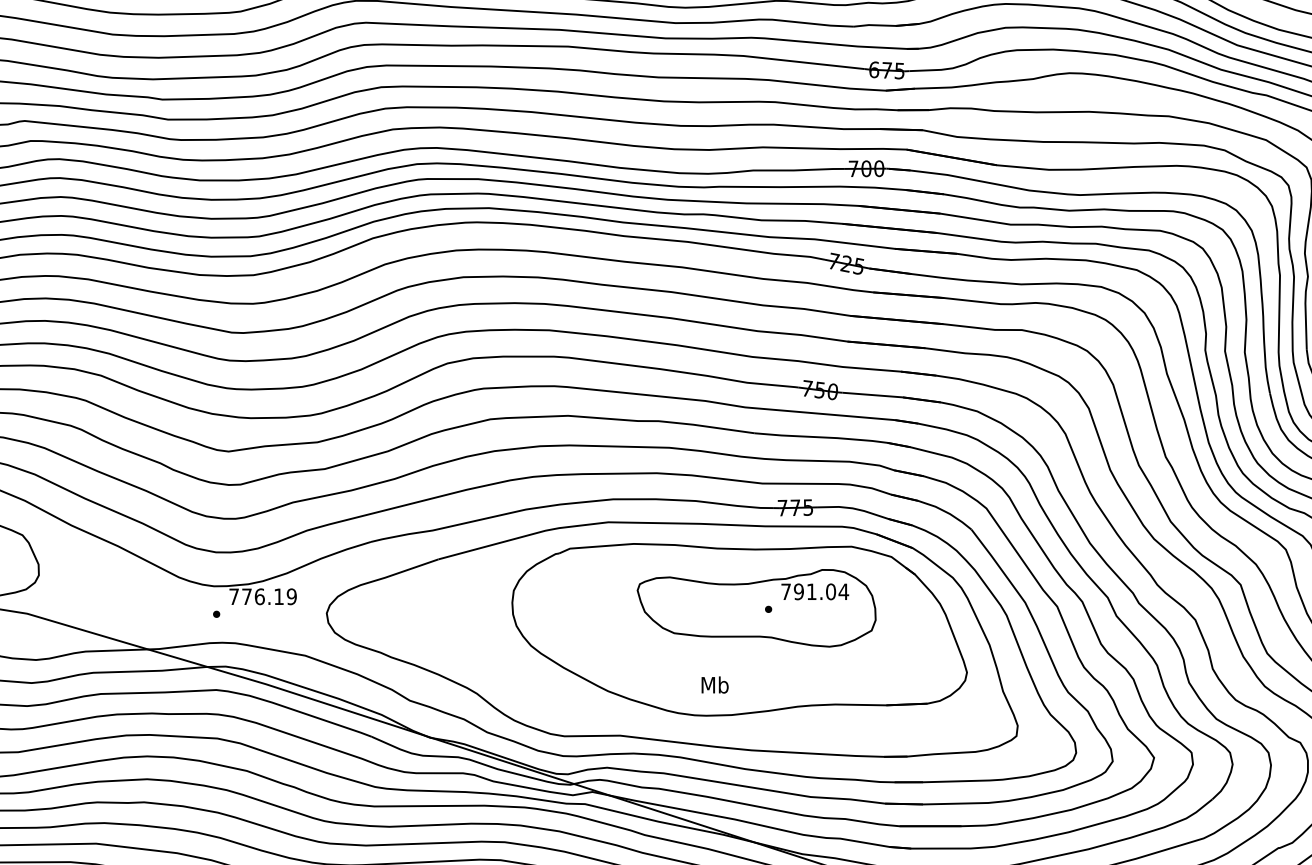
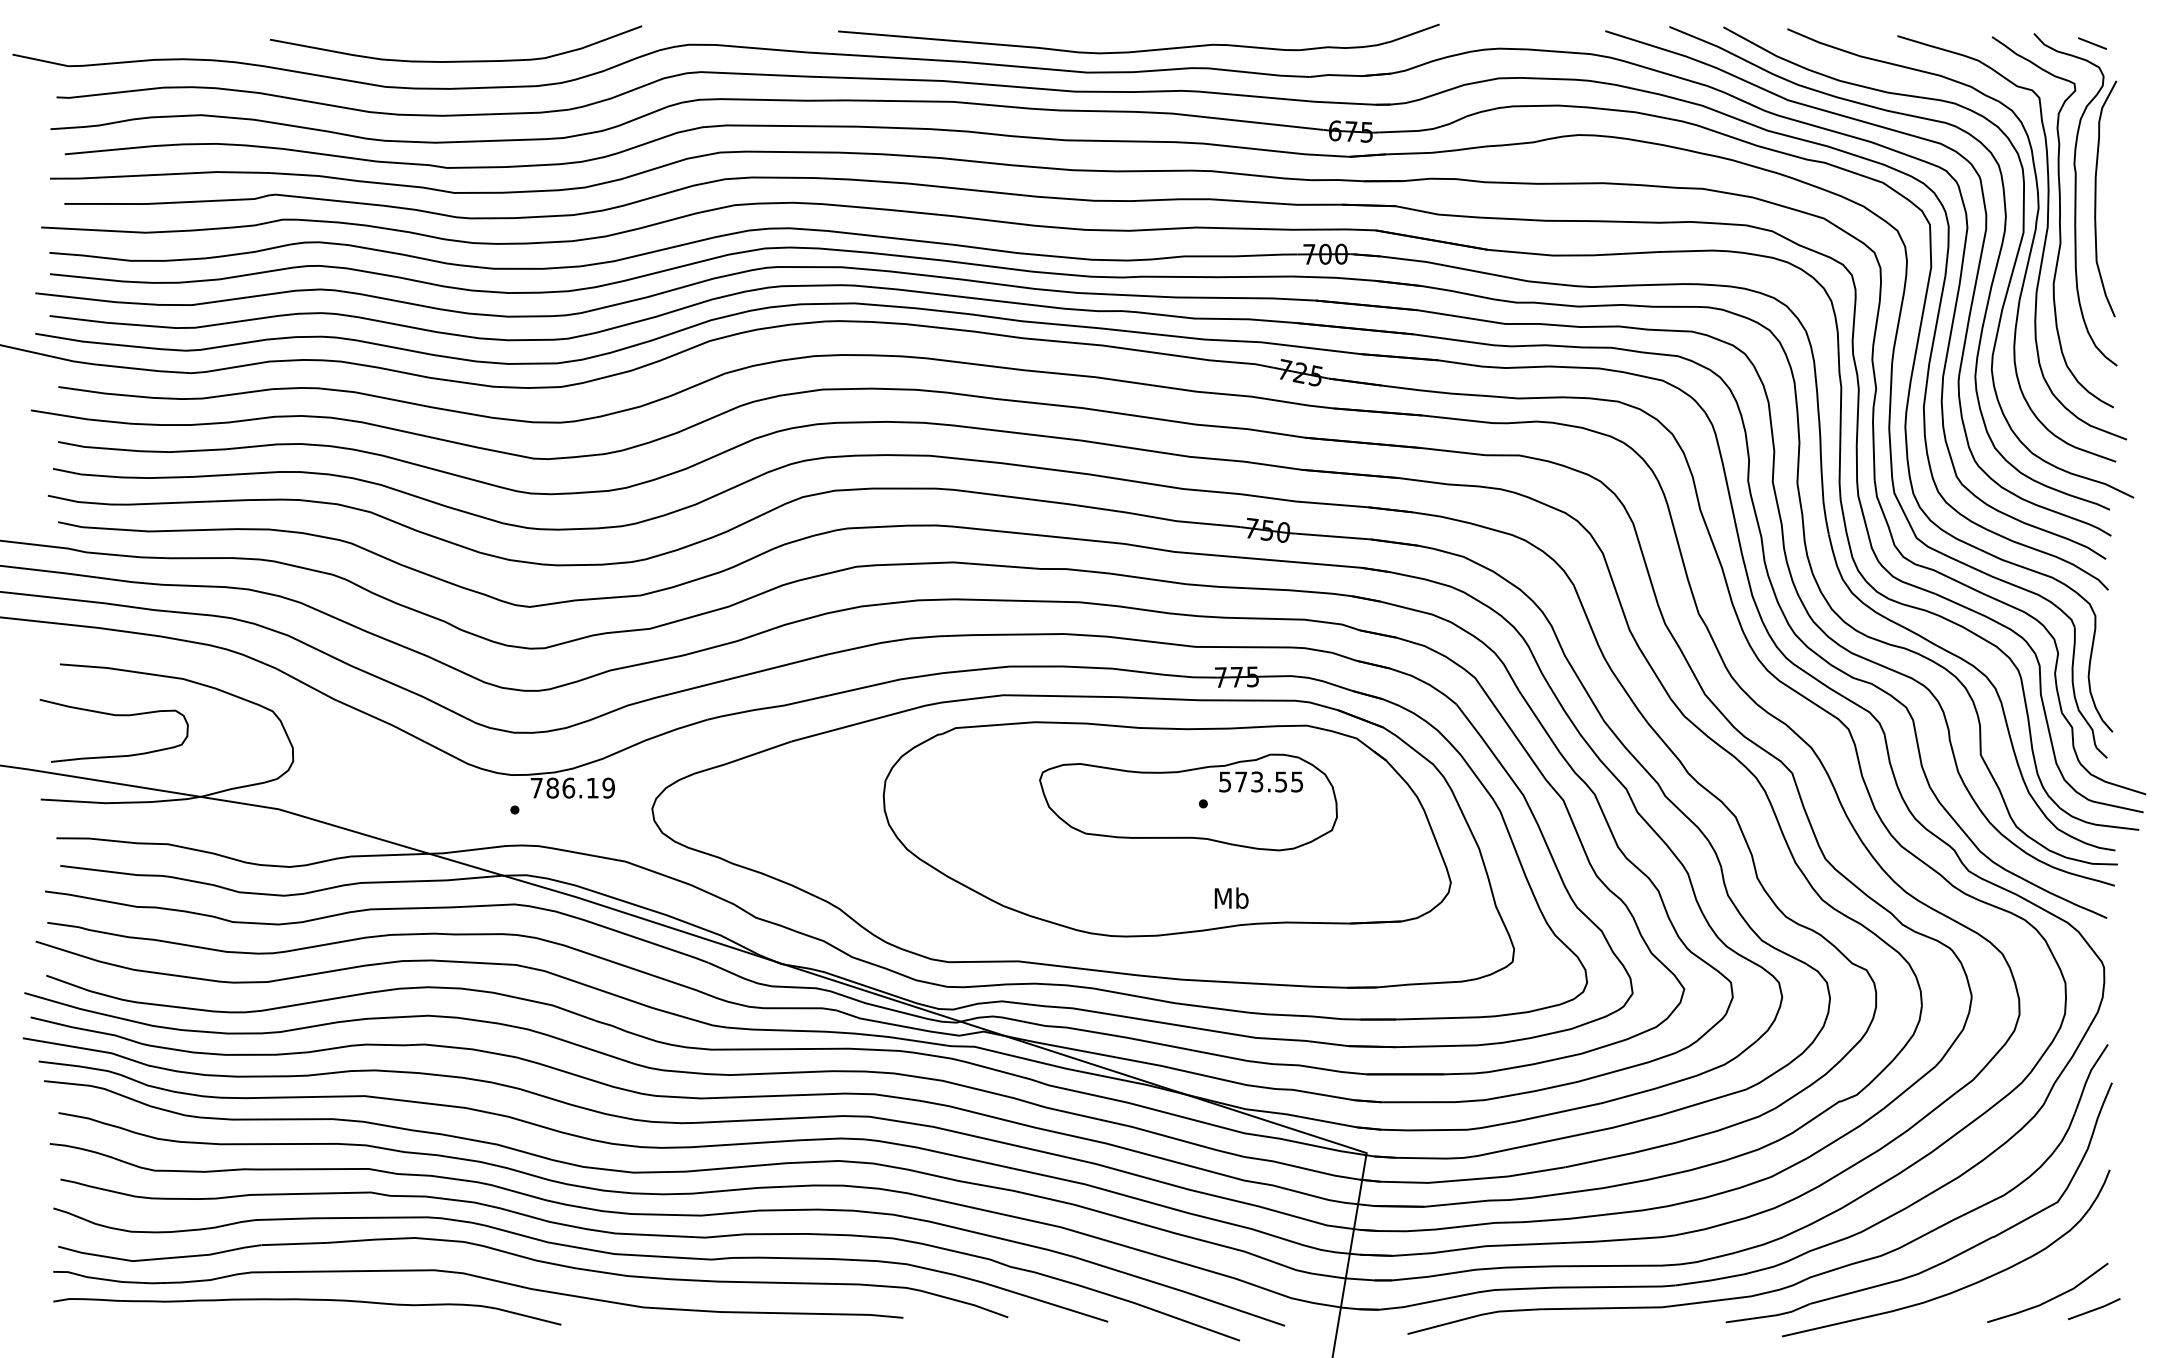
text: (815, 591) -> (1261, 781), 791.04 -> 573.55
text: (246, 596) -> (552, 787), 776.19 -> 786.19
text: (714, 684) -> (1231, 897), moved

